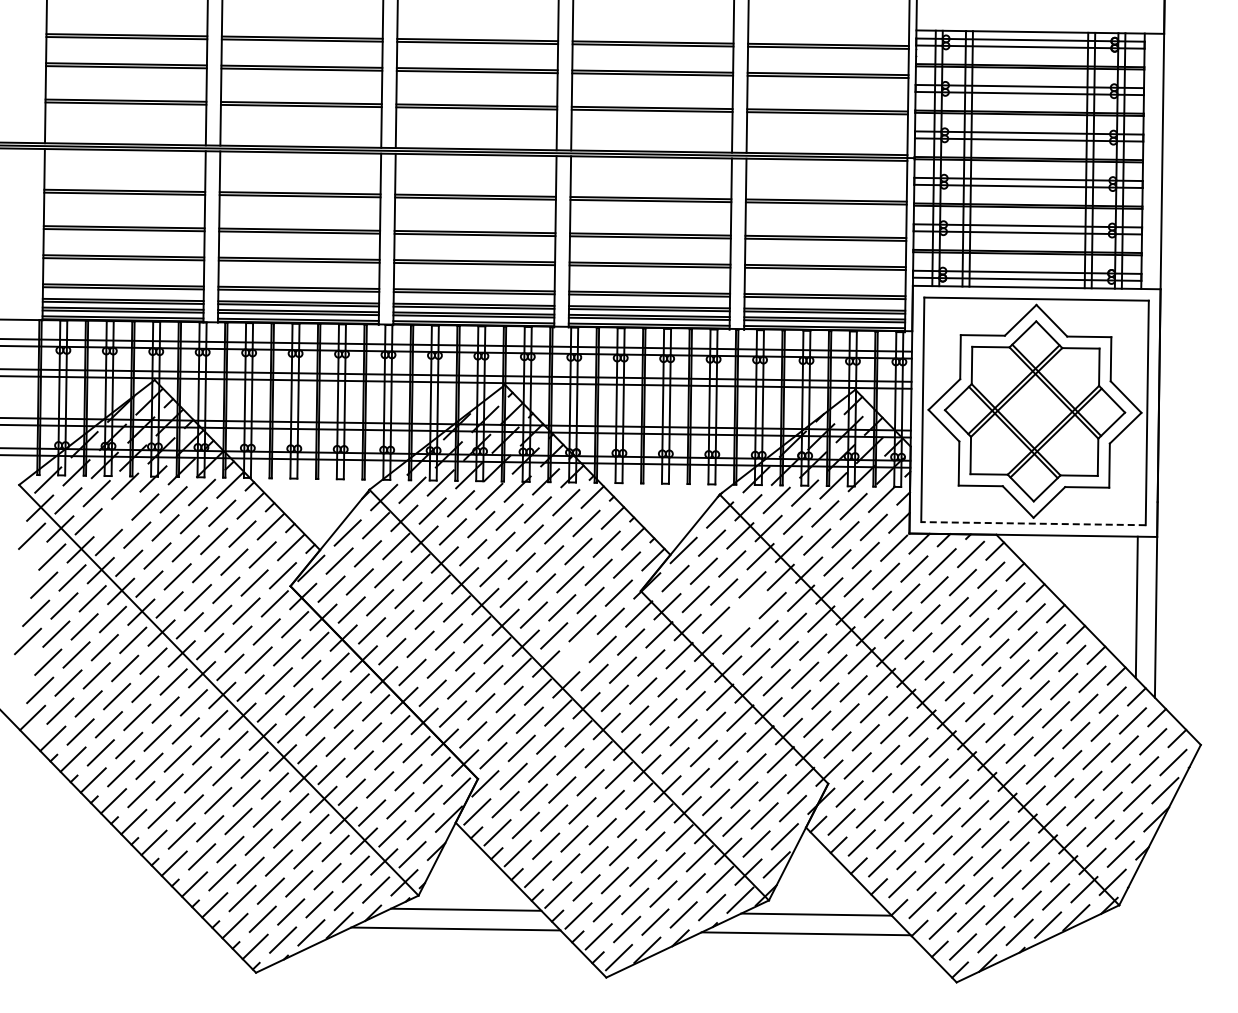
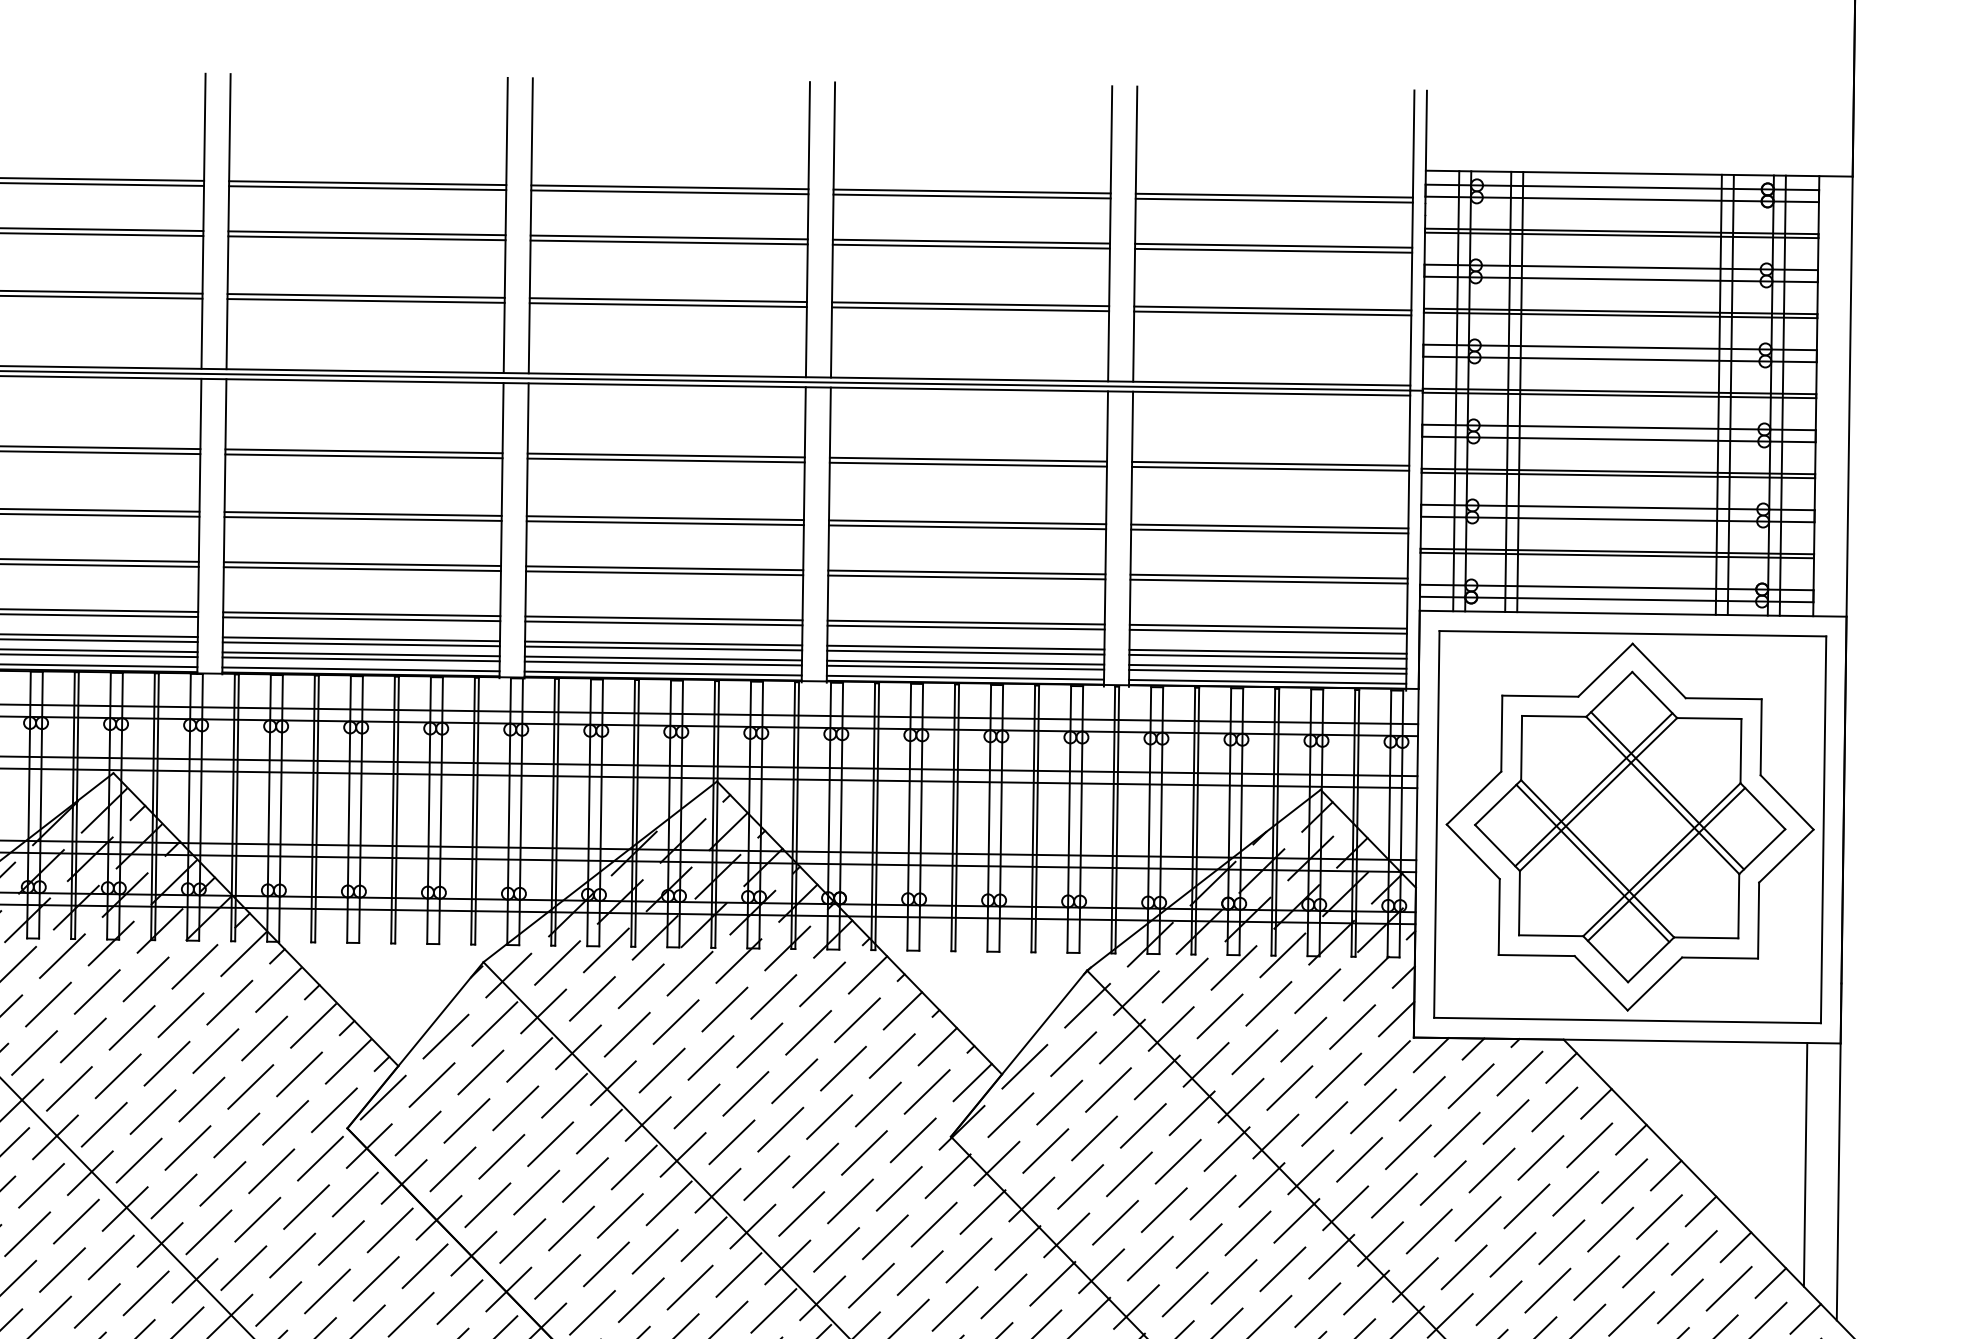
line: (117, 514) -> (49, 1004), added
line: (1032, 523) -> (1625, 1020), dashed -> solid
line: (744, 612) -> (1129, 1173), added
line: (574, 656) -> (836, 1249), added

